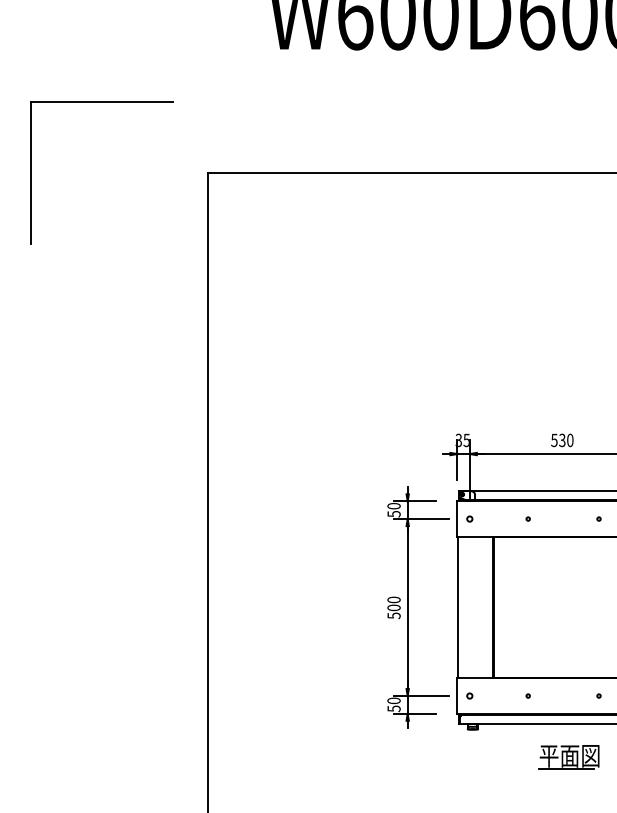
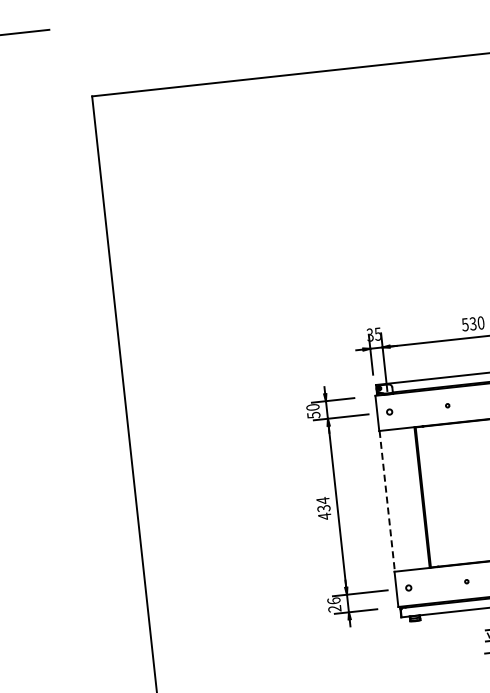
text: (393, 607) -> (323, 508), 500 -> 434
line: (457, 607) -> (386, 501), solid -> dashed
text: (393, 704) -> (333, 604), 50 -> 26

